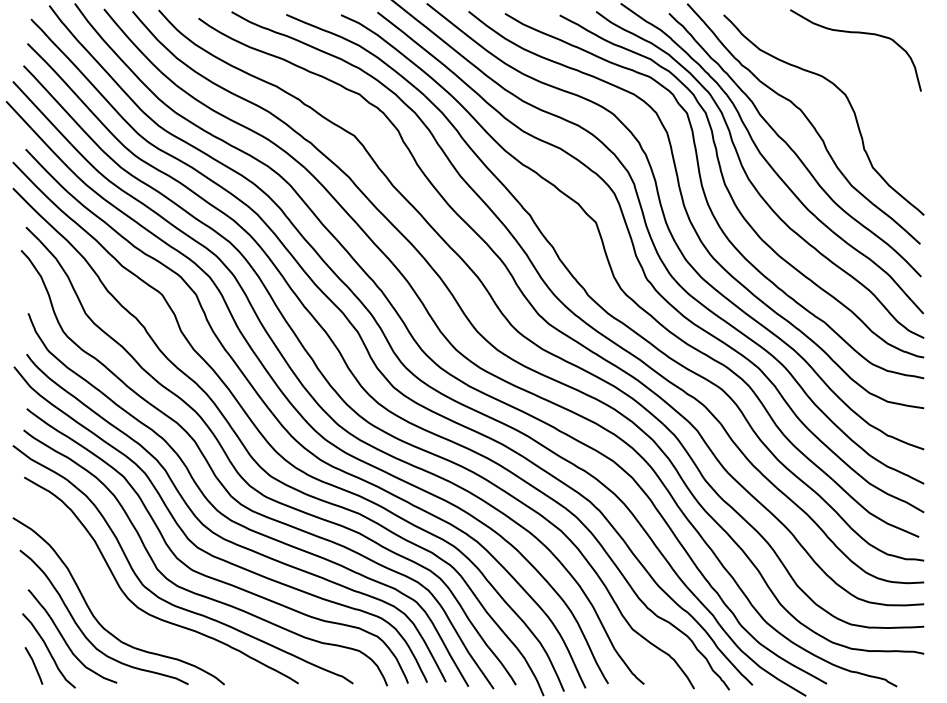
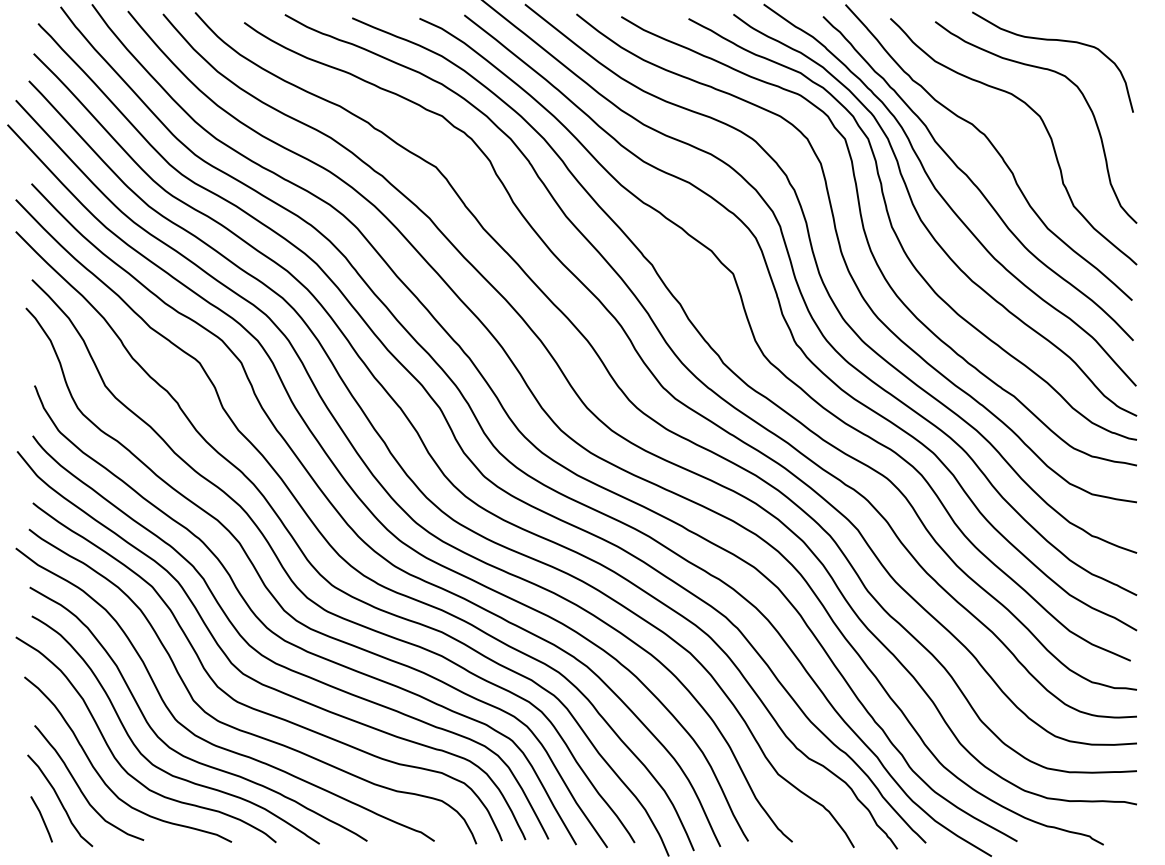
curve: (859, 60) -> (1057, 74), added
curve: (119, 615) -> (146, 757), added

